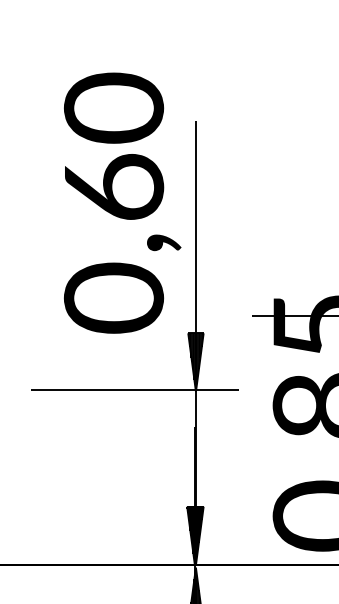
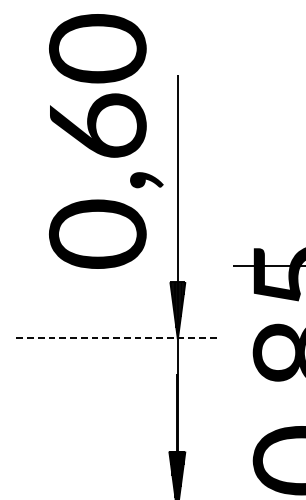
text: (122, 202) -> (106, 140), moved
line: (135, 390) -> (118, 338), solid -> dashed

